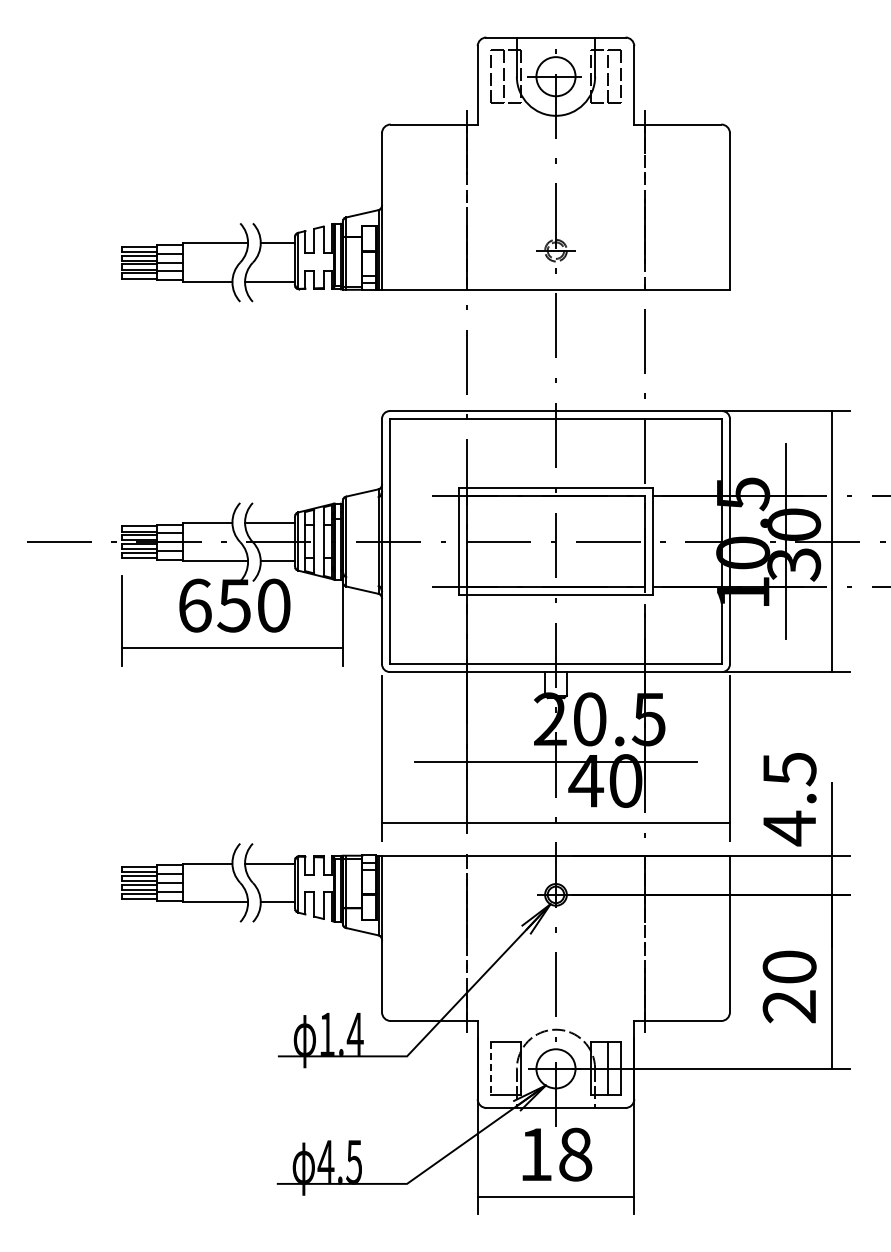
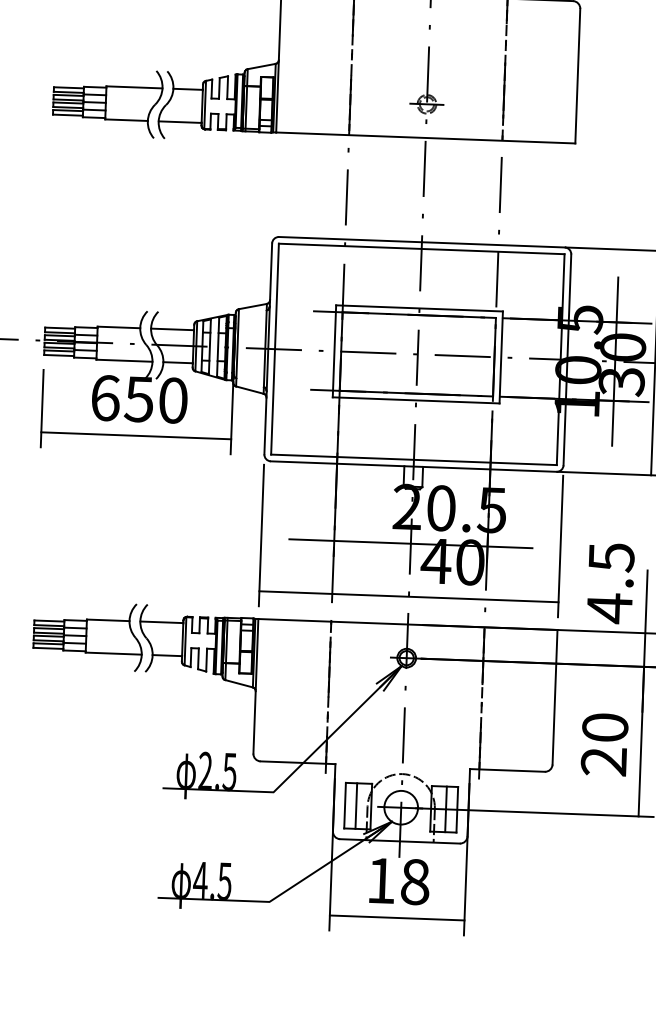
text: (341, 1033) -> (217, 770), 1.4 -> 2.5
line: (503, 1068) -> (356, 805), added
line: (490, 1069) -> (344, 806), dashed -> solid

